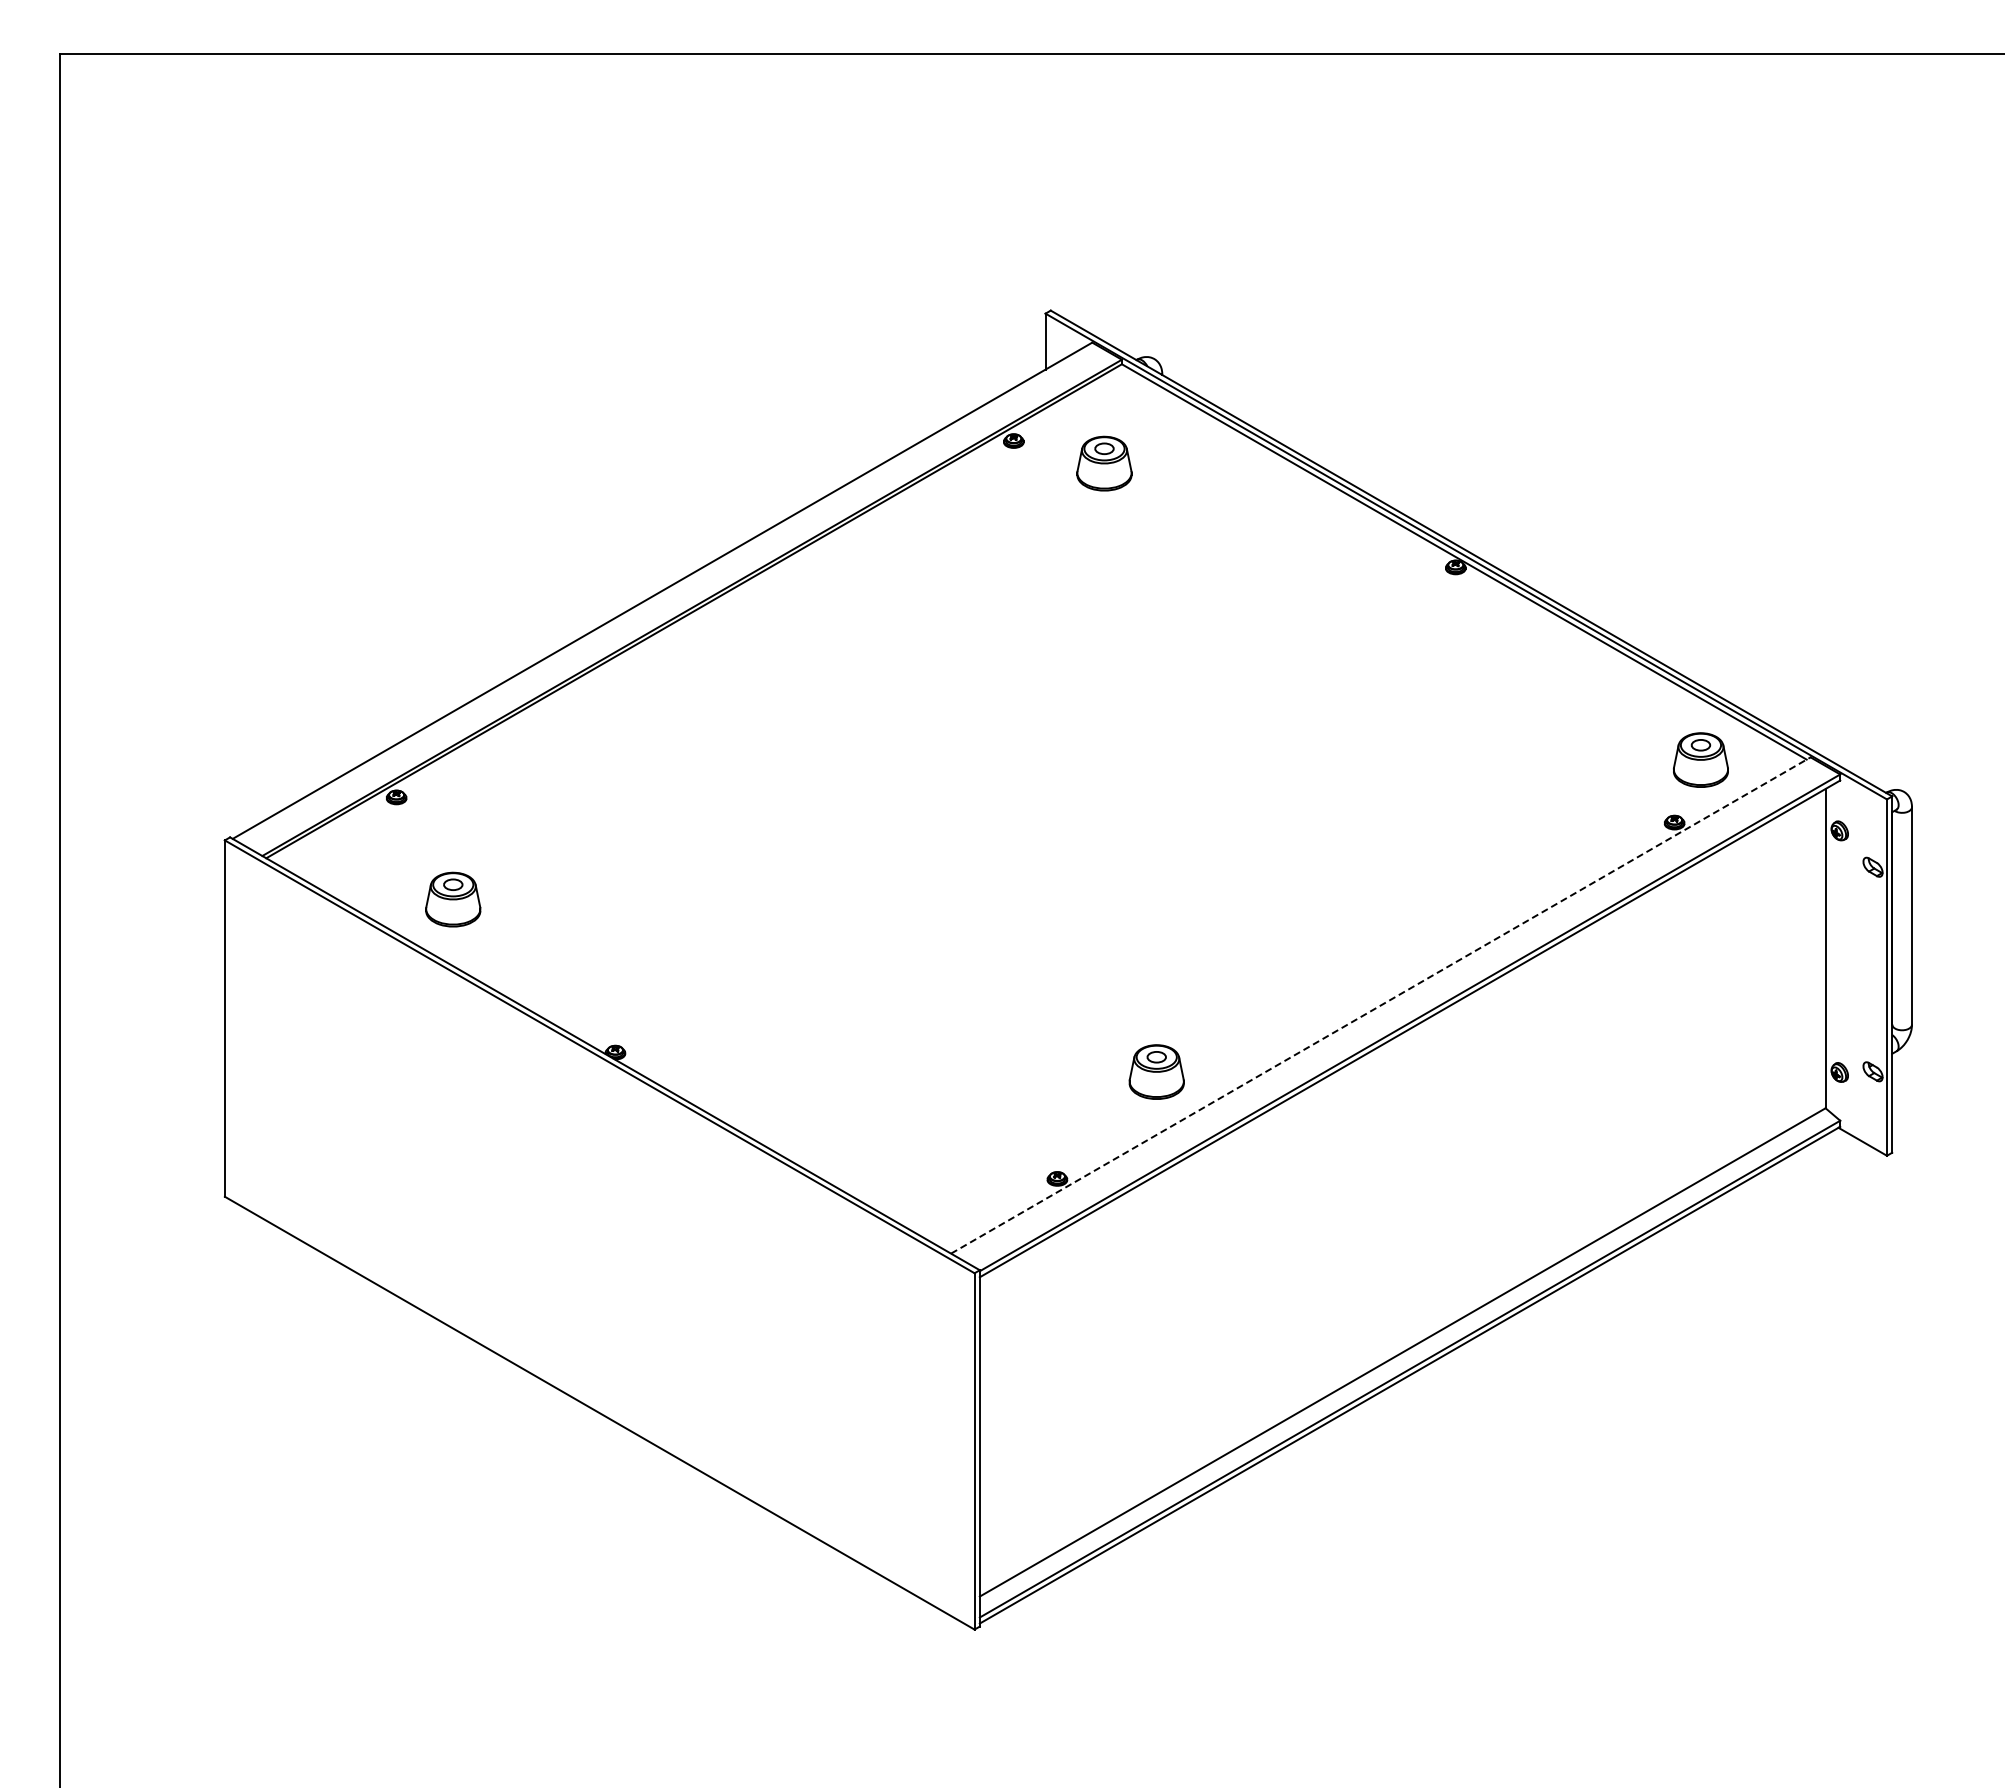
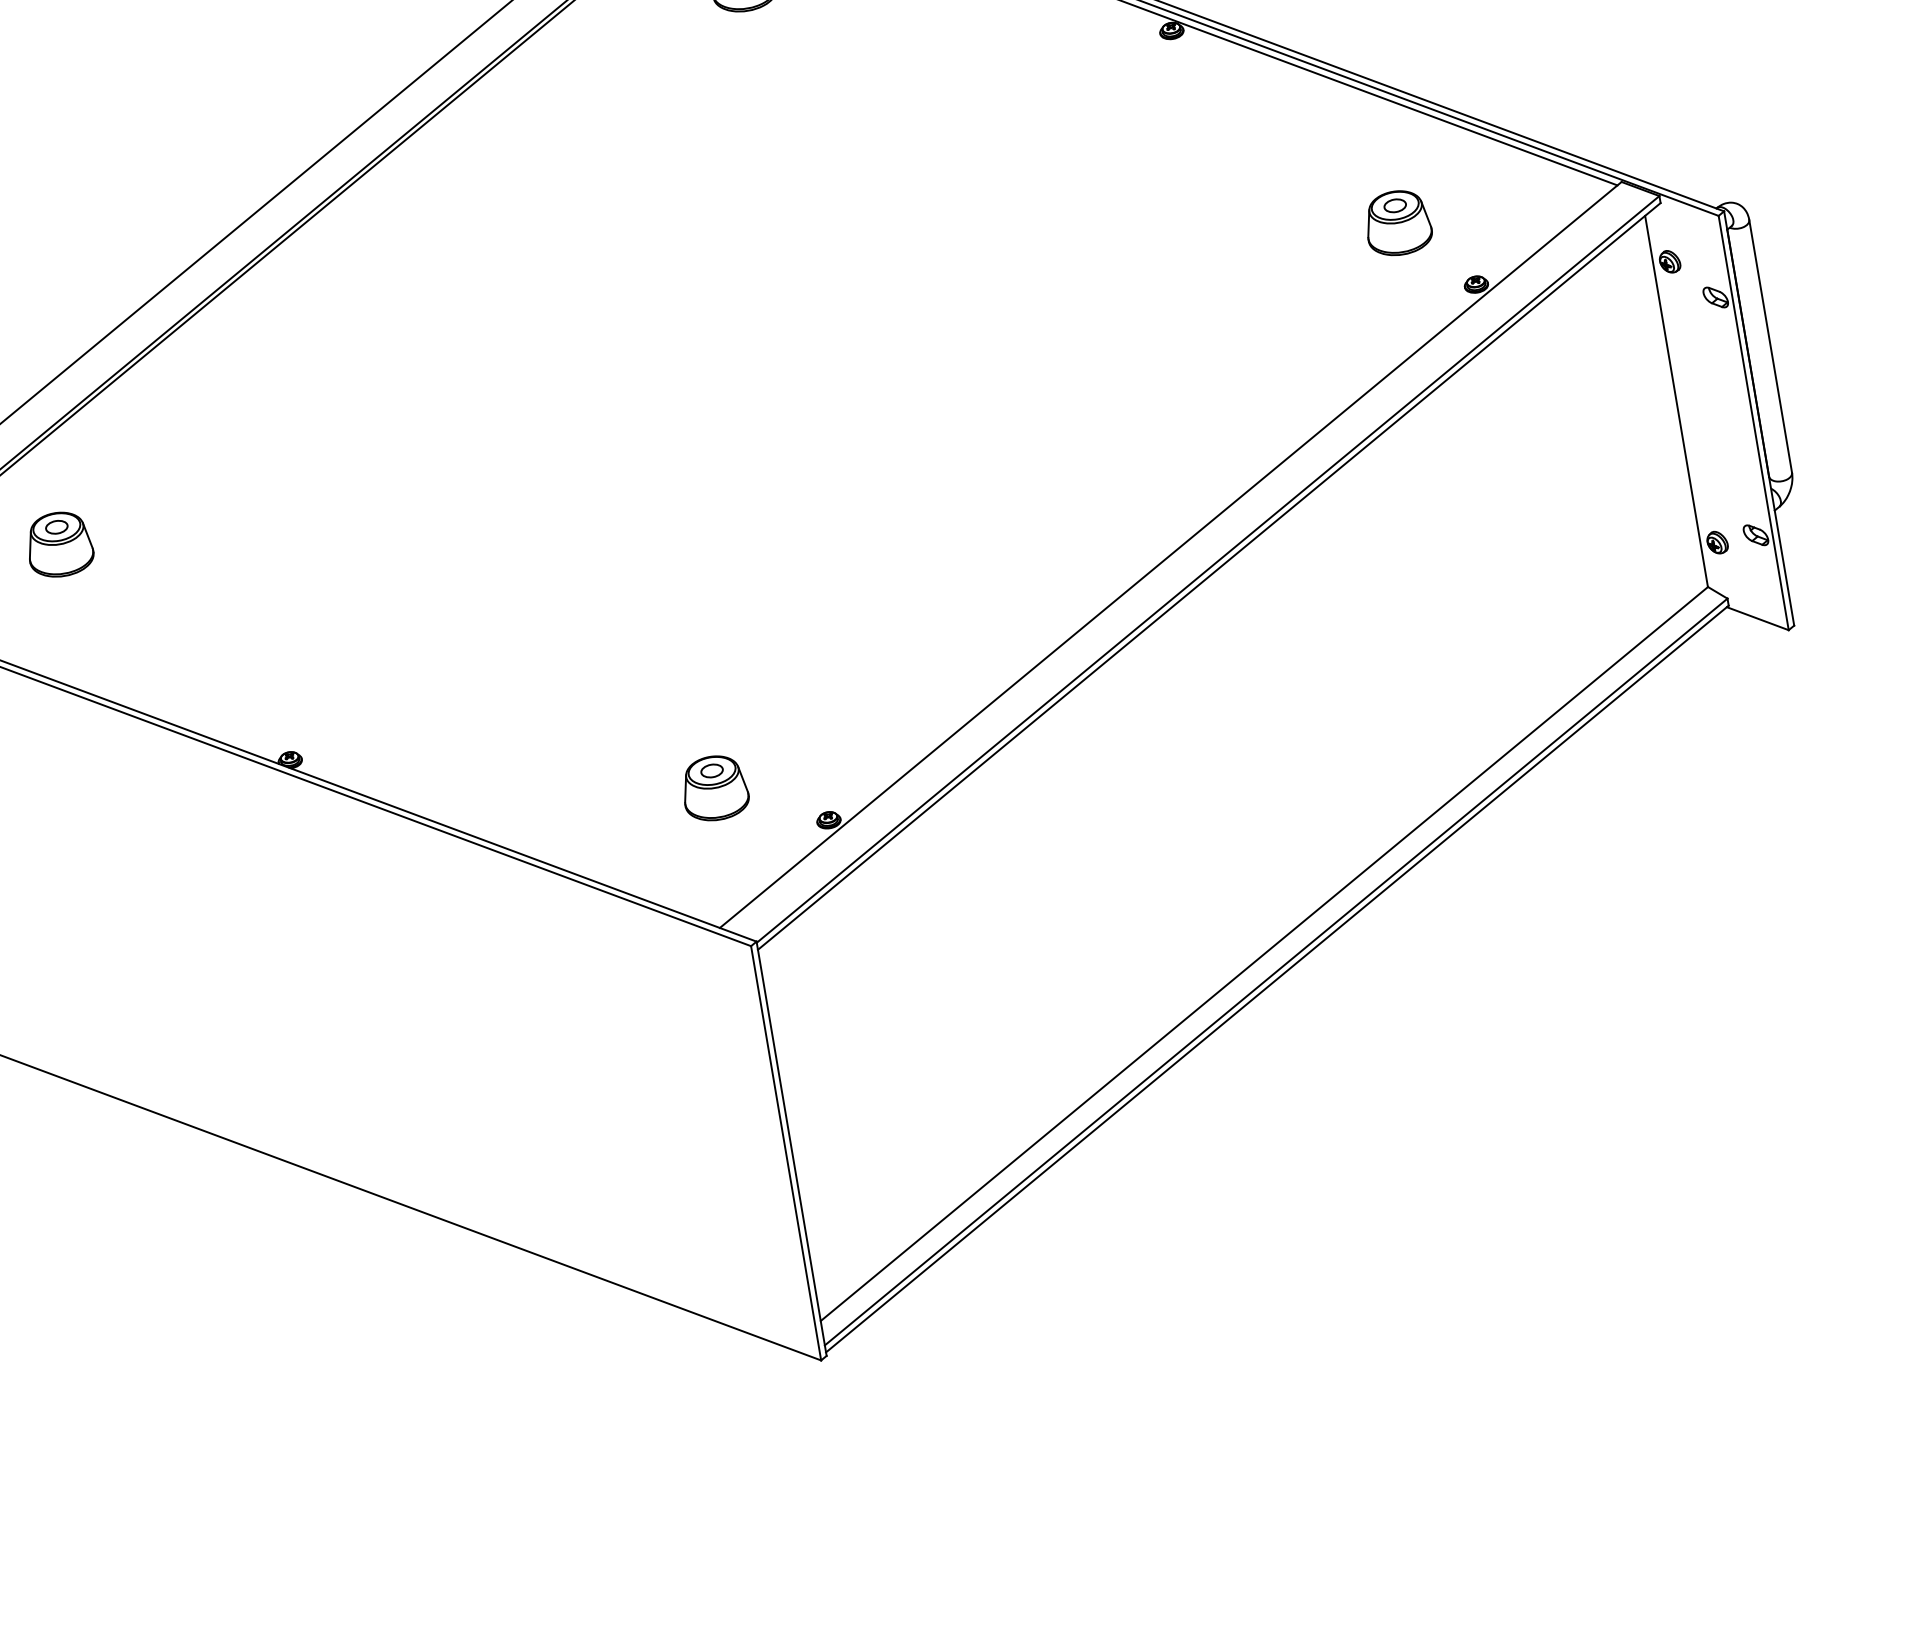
part: (1700, 759) -> (1397, 222), moved
part: (453, 899) -> (59, 544), moved
line: (1381, 1005) -> (1171, 554), dashed -> solid
part: (1156, 1071) -> (714, 787), moved

